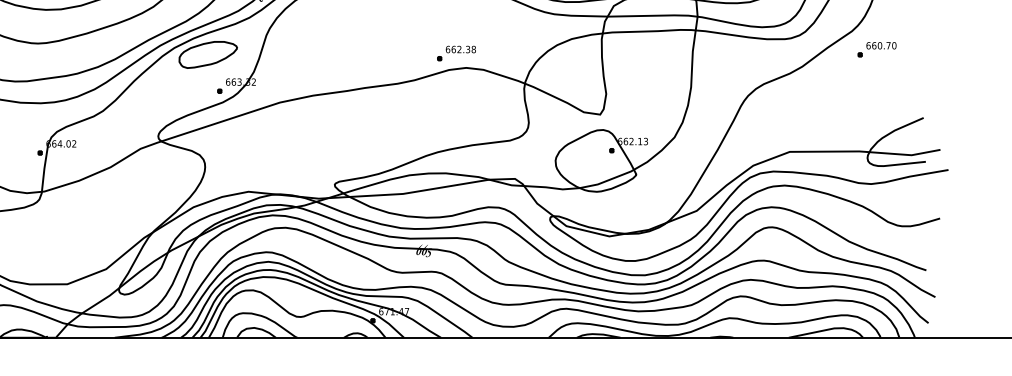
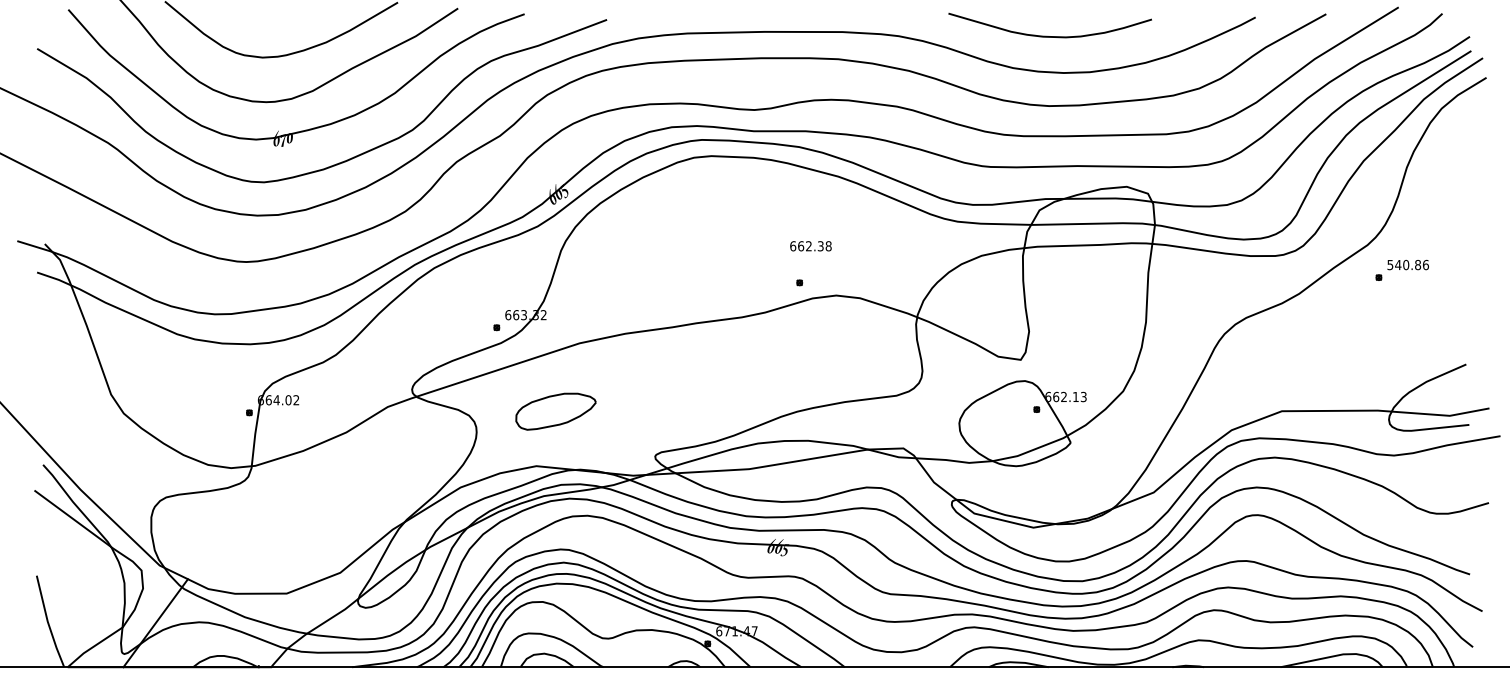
text: (880, 45) -> (1407, 264), 660.70 -> 540.86
text: (460, 49) -> (810, 246), moved
part: (207, 54) -> (555, 411), moved

